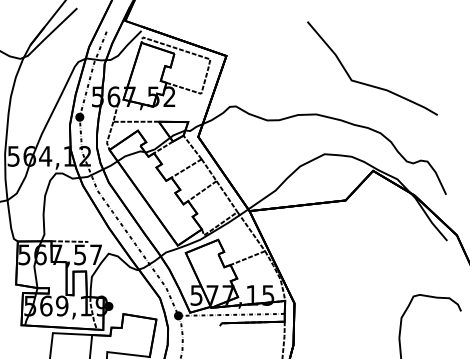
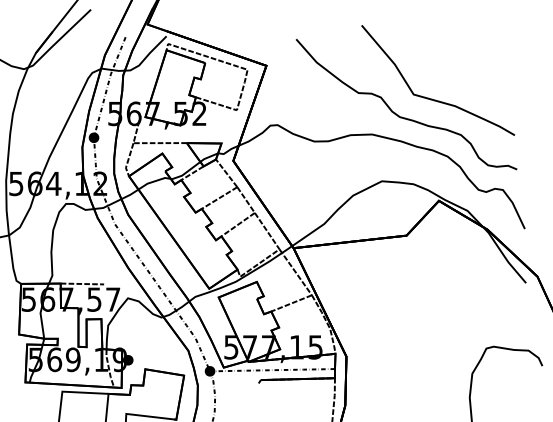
curve: (340, 98) -> (400, 115), added

